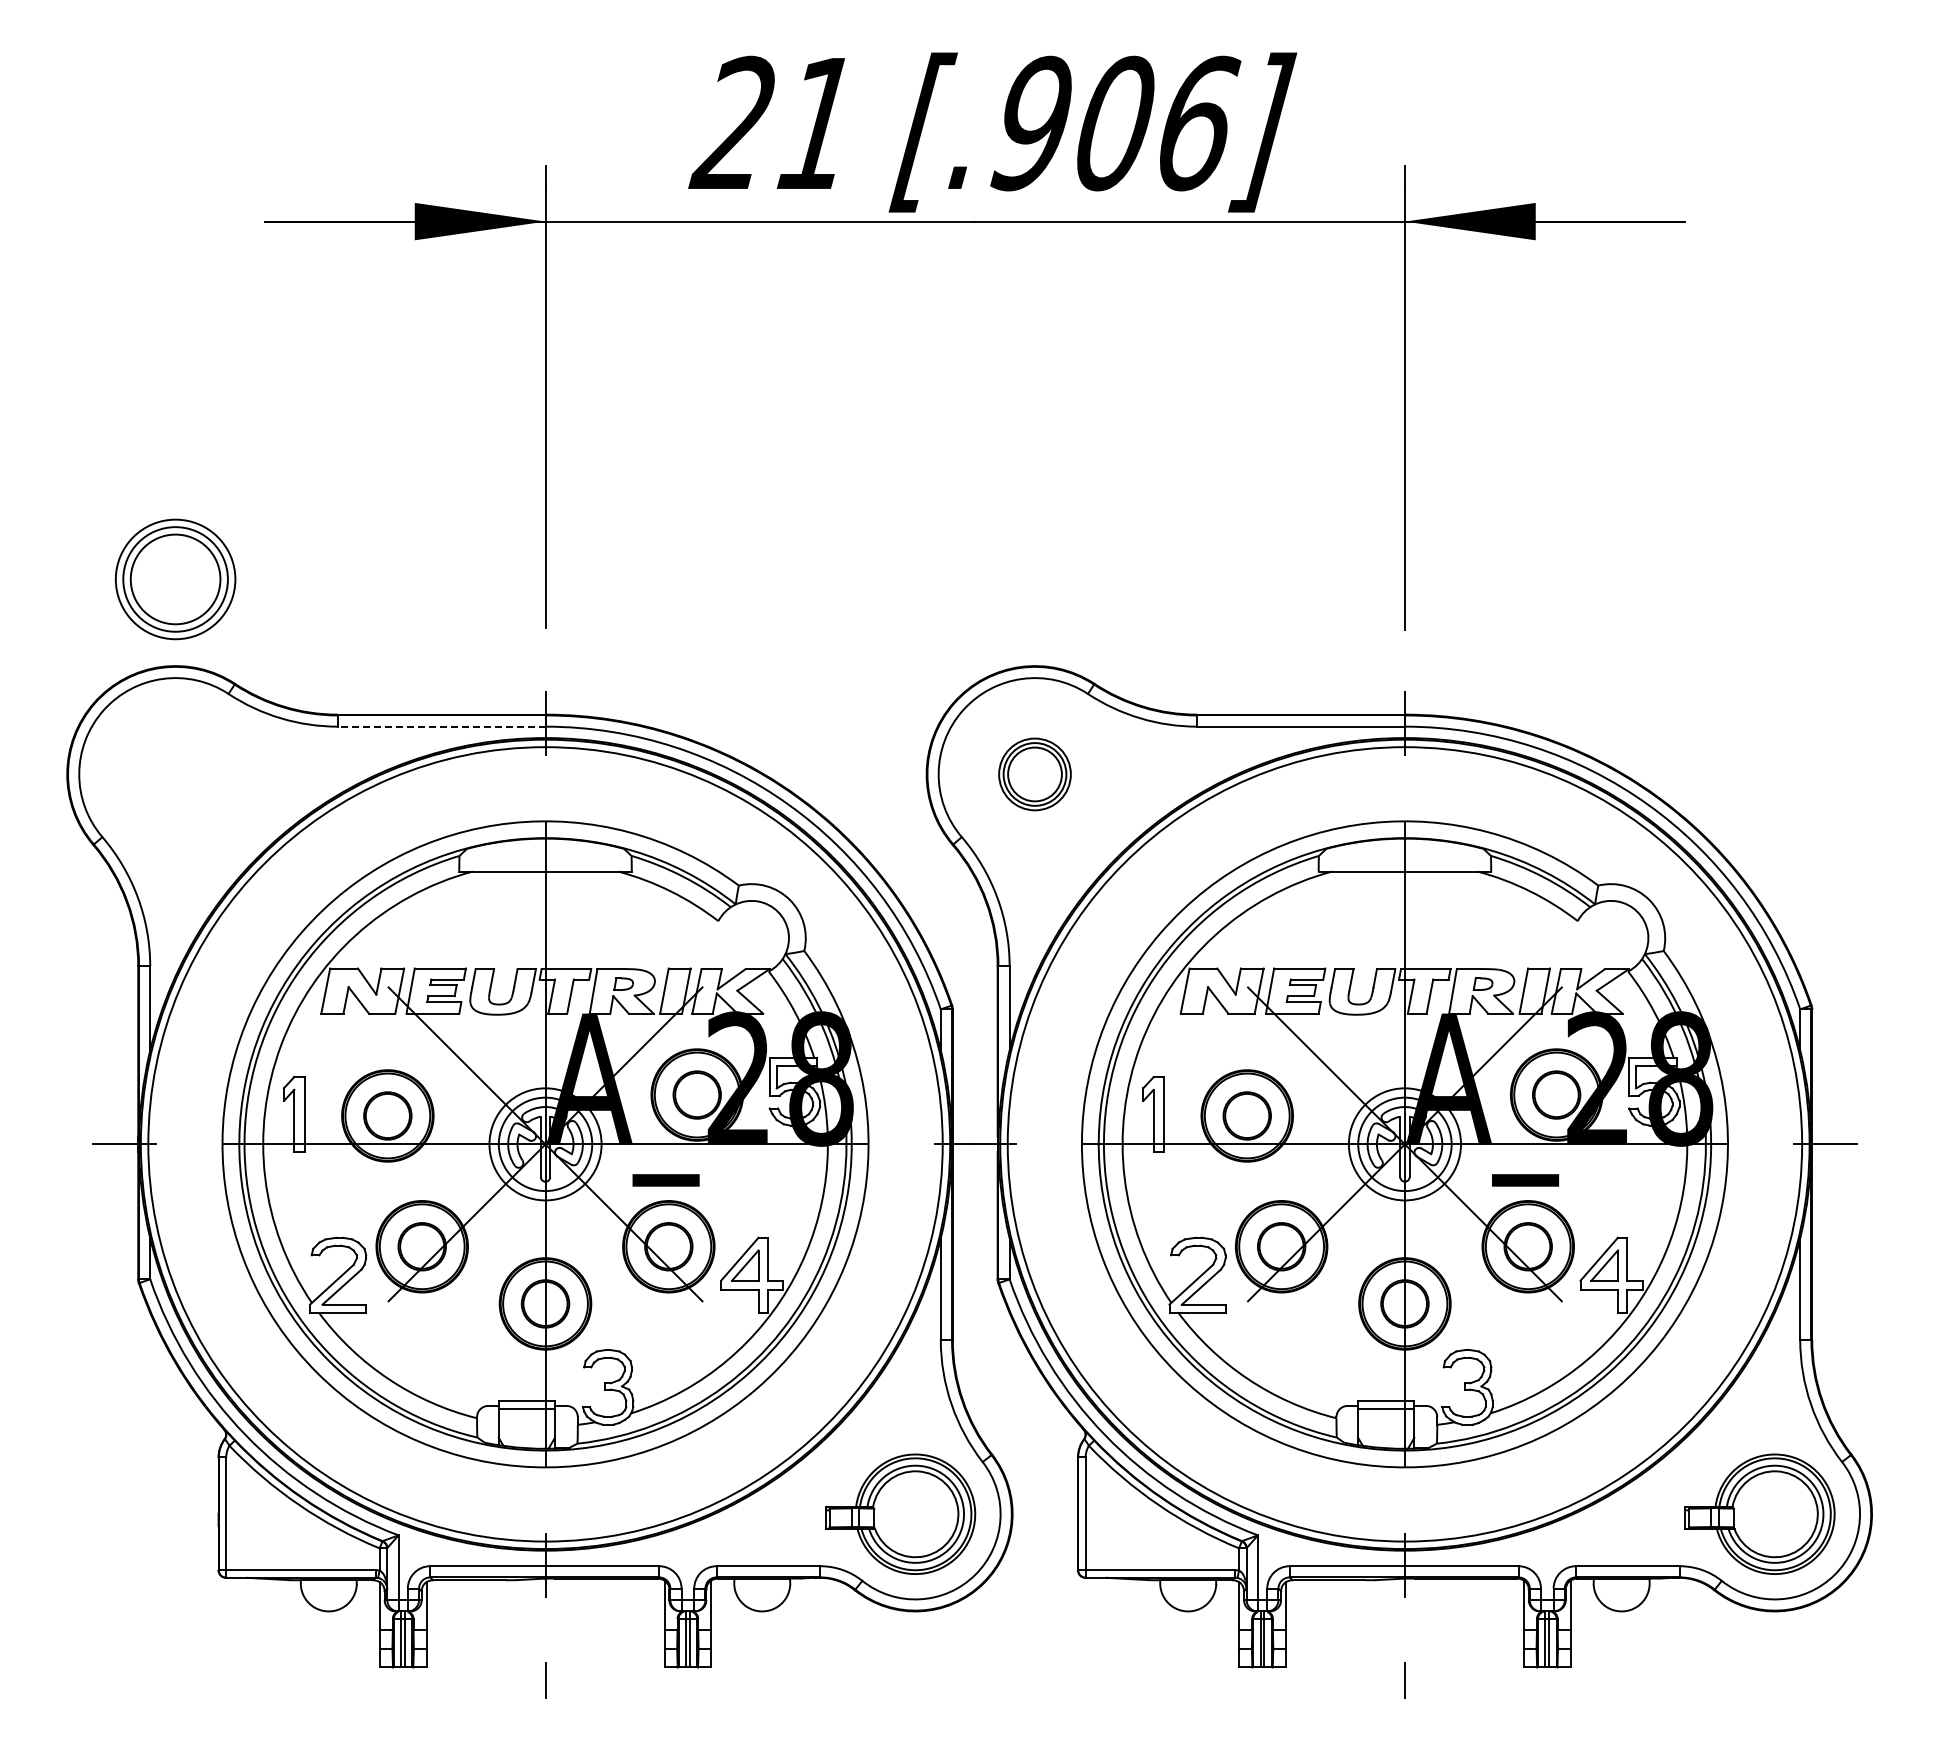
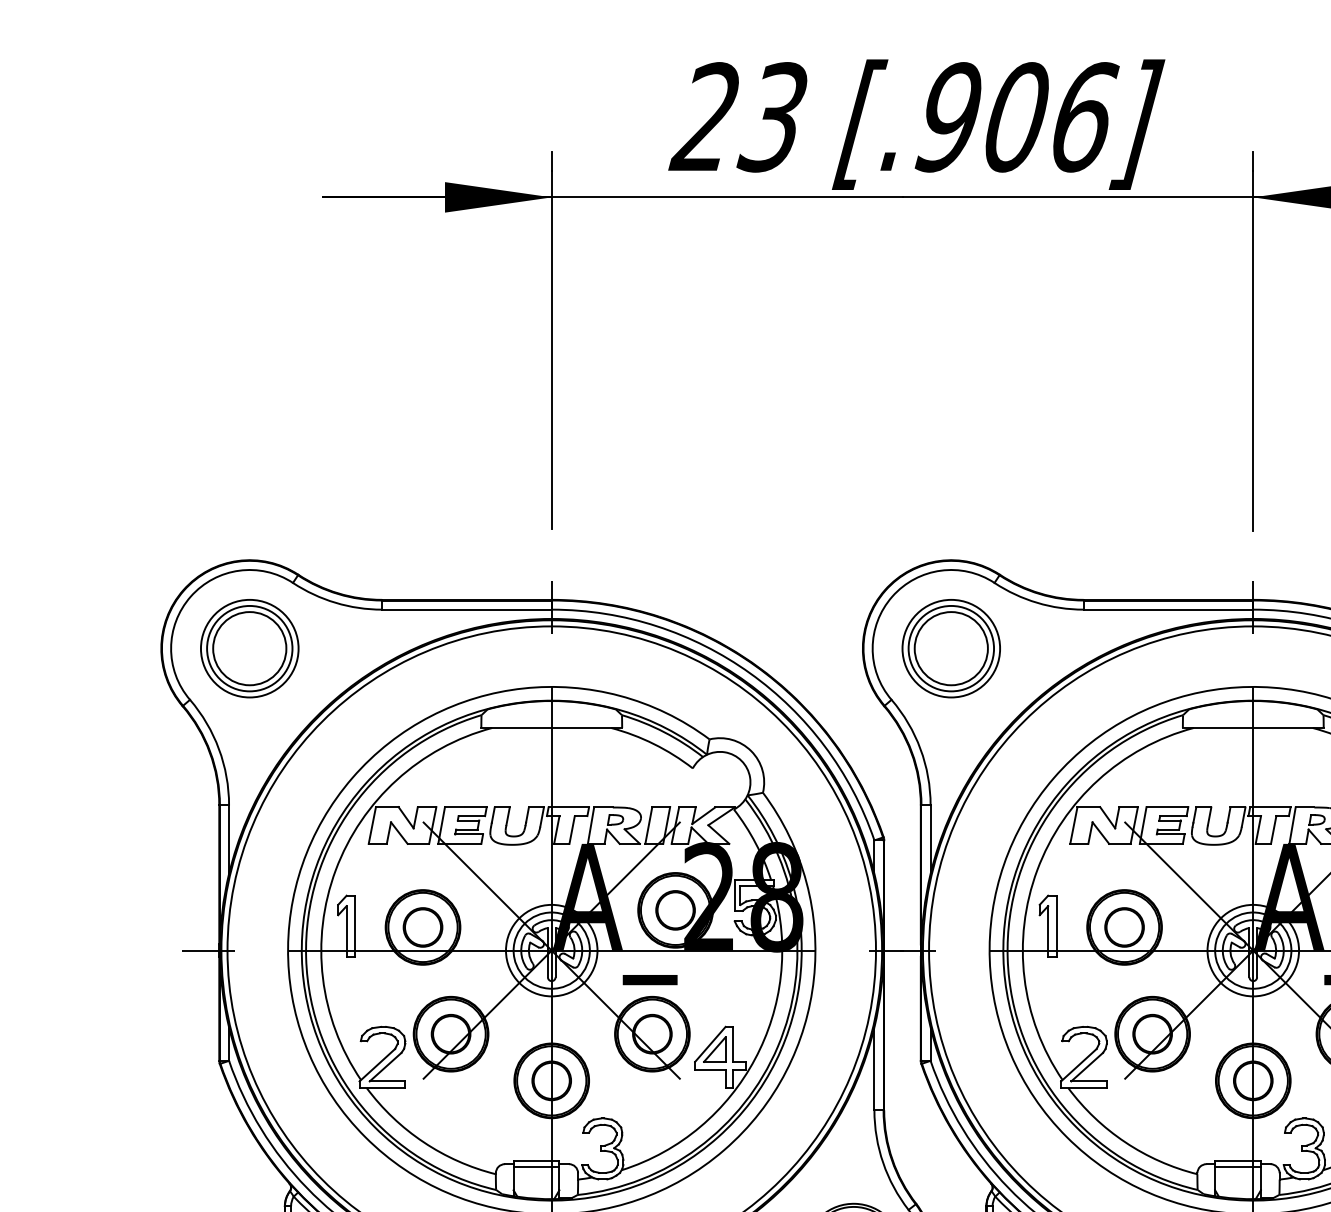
text: (814, 123) -> (771, 117), 21 -> 23
part: (175, 579) -> (249, 648), moved
line: (441, 726) -> (466, 609), dashed -> solid
part: (1034, 774) -> (950, 648), size x1.67

